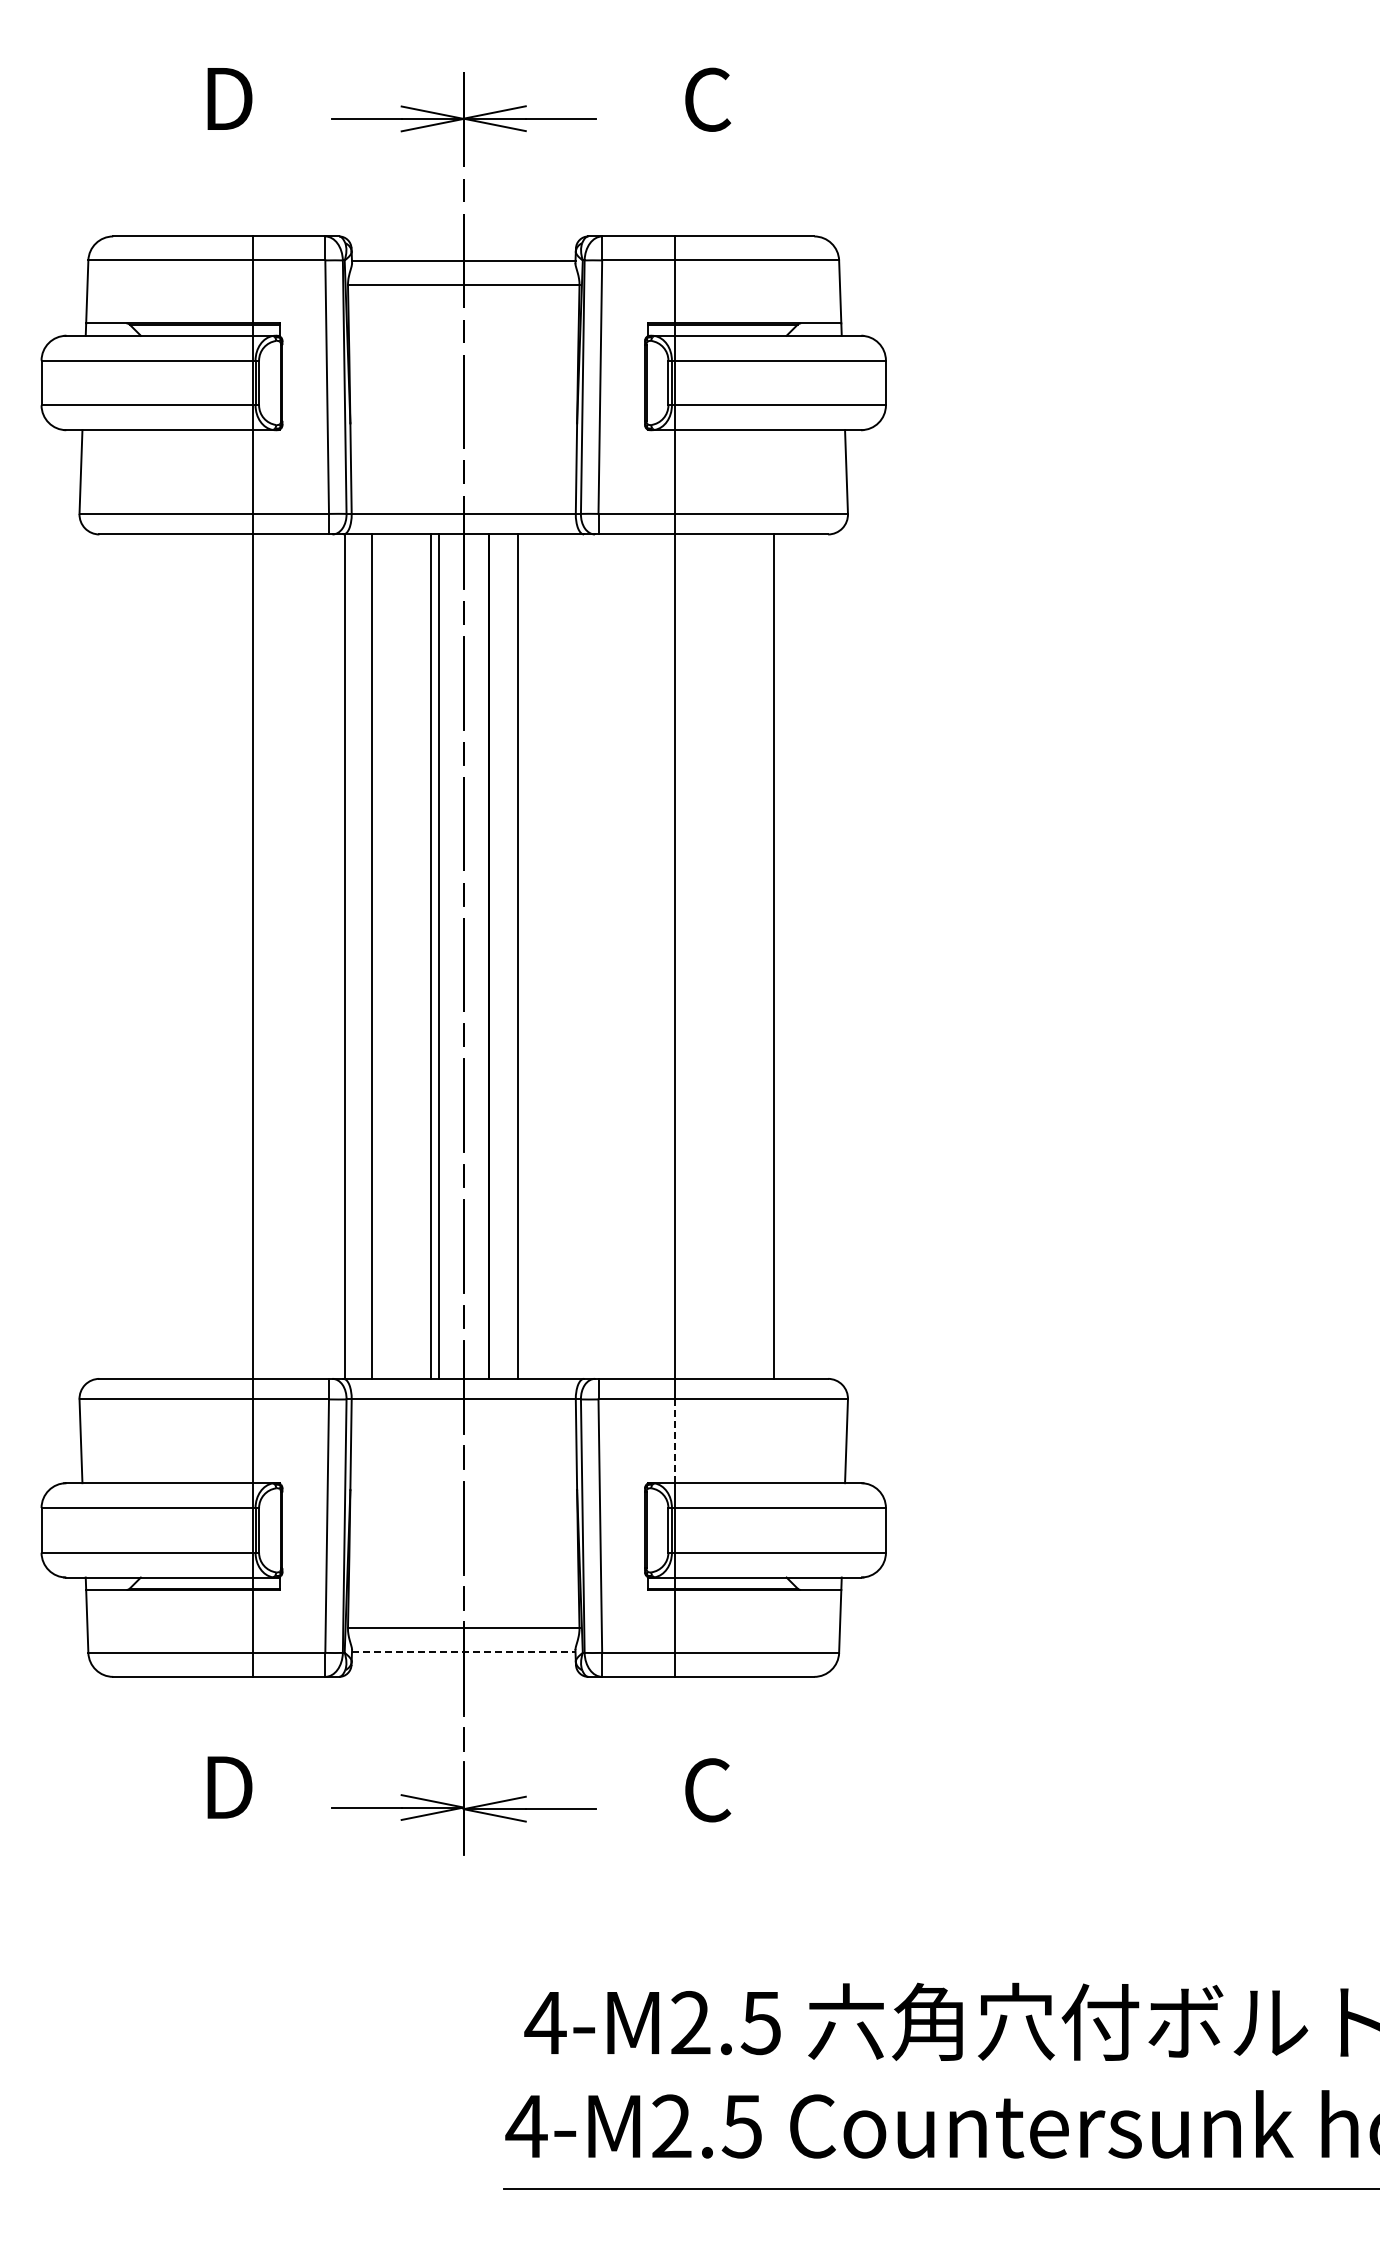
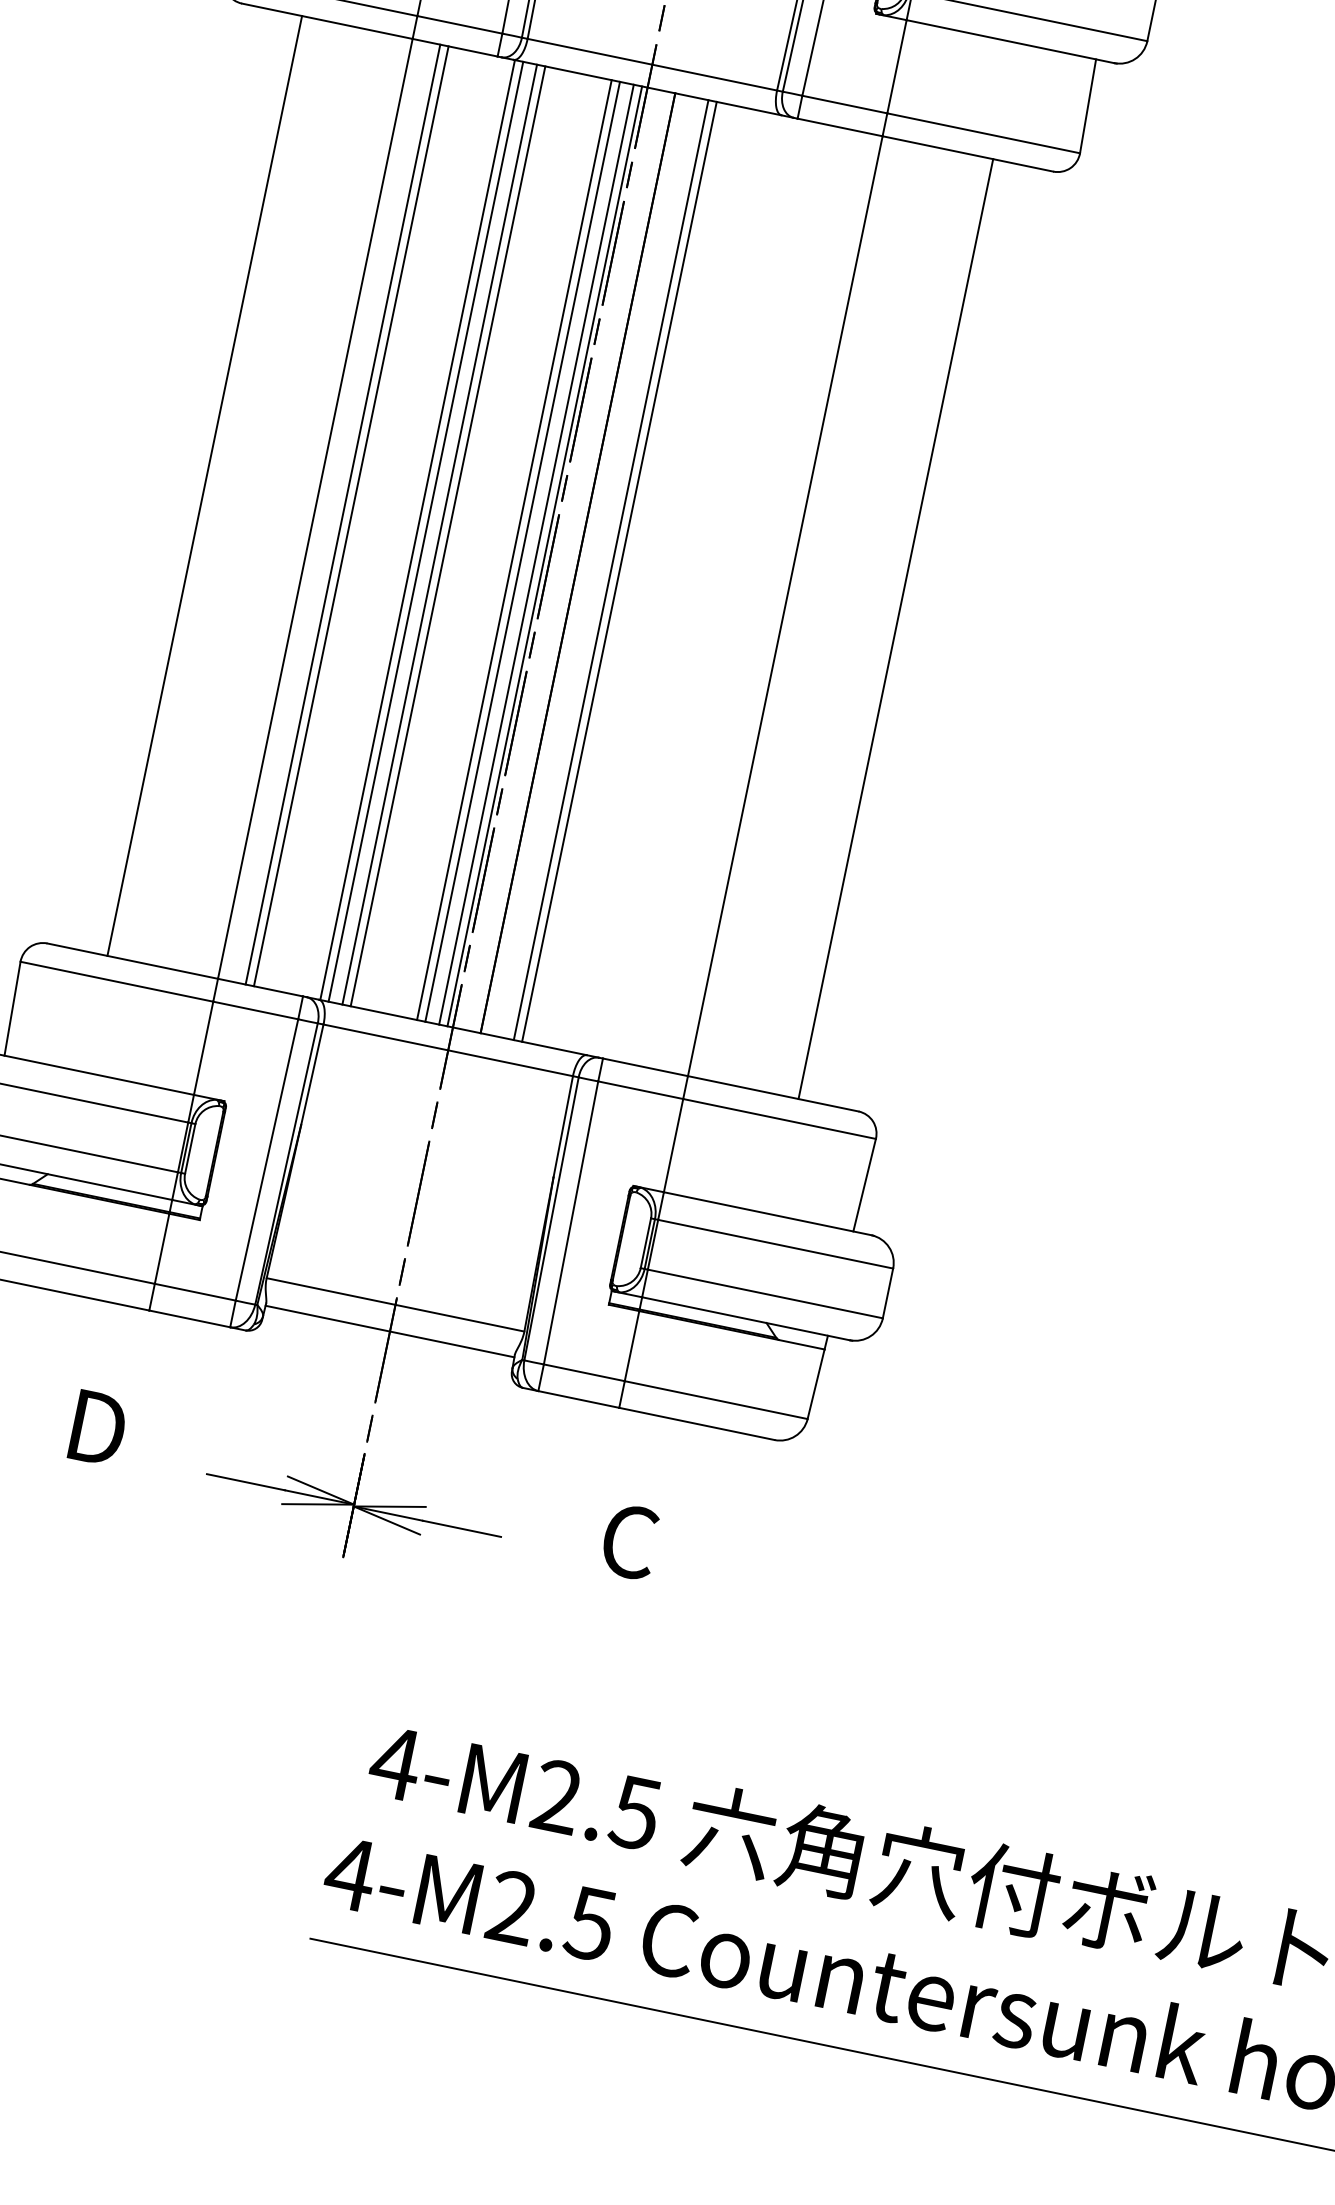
line: (153, 956) -> (205, 485), added
line: (277, 956) -> (343, 514), added
line: (284, 956) -> (350, 516), added
line: (352, 956) -> (426, 531), added
line: (364, 956) -> (439, 534), added
line: (451, 956) -> (536, 554), added
line: (458, 956) -> (544, 556), added
line: (525, 956) -> (619, 571), added
line: (674, 1441) -> (673, 1145), dashed -> solid
line: (463, 1652) -> (389, 1331), dashed -> solid

